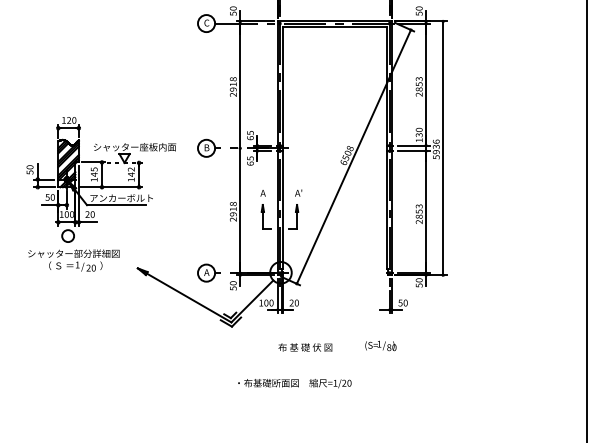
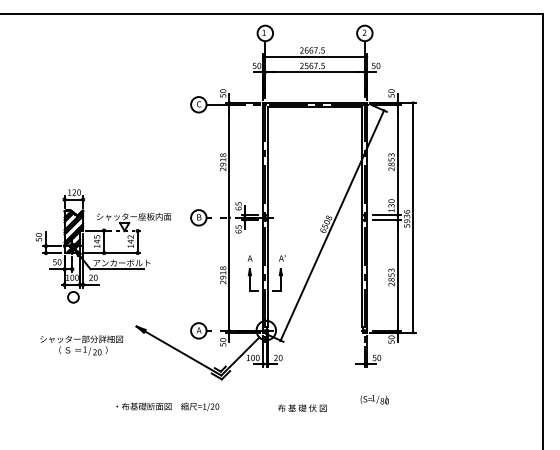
text: (73, 260) -> (81, 345), moved
text: (380, 345) -> (374, 399), moved
text: (305, 346) -> (302, 407), moved
text: (294, 383) -> (167, 406), moved

